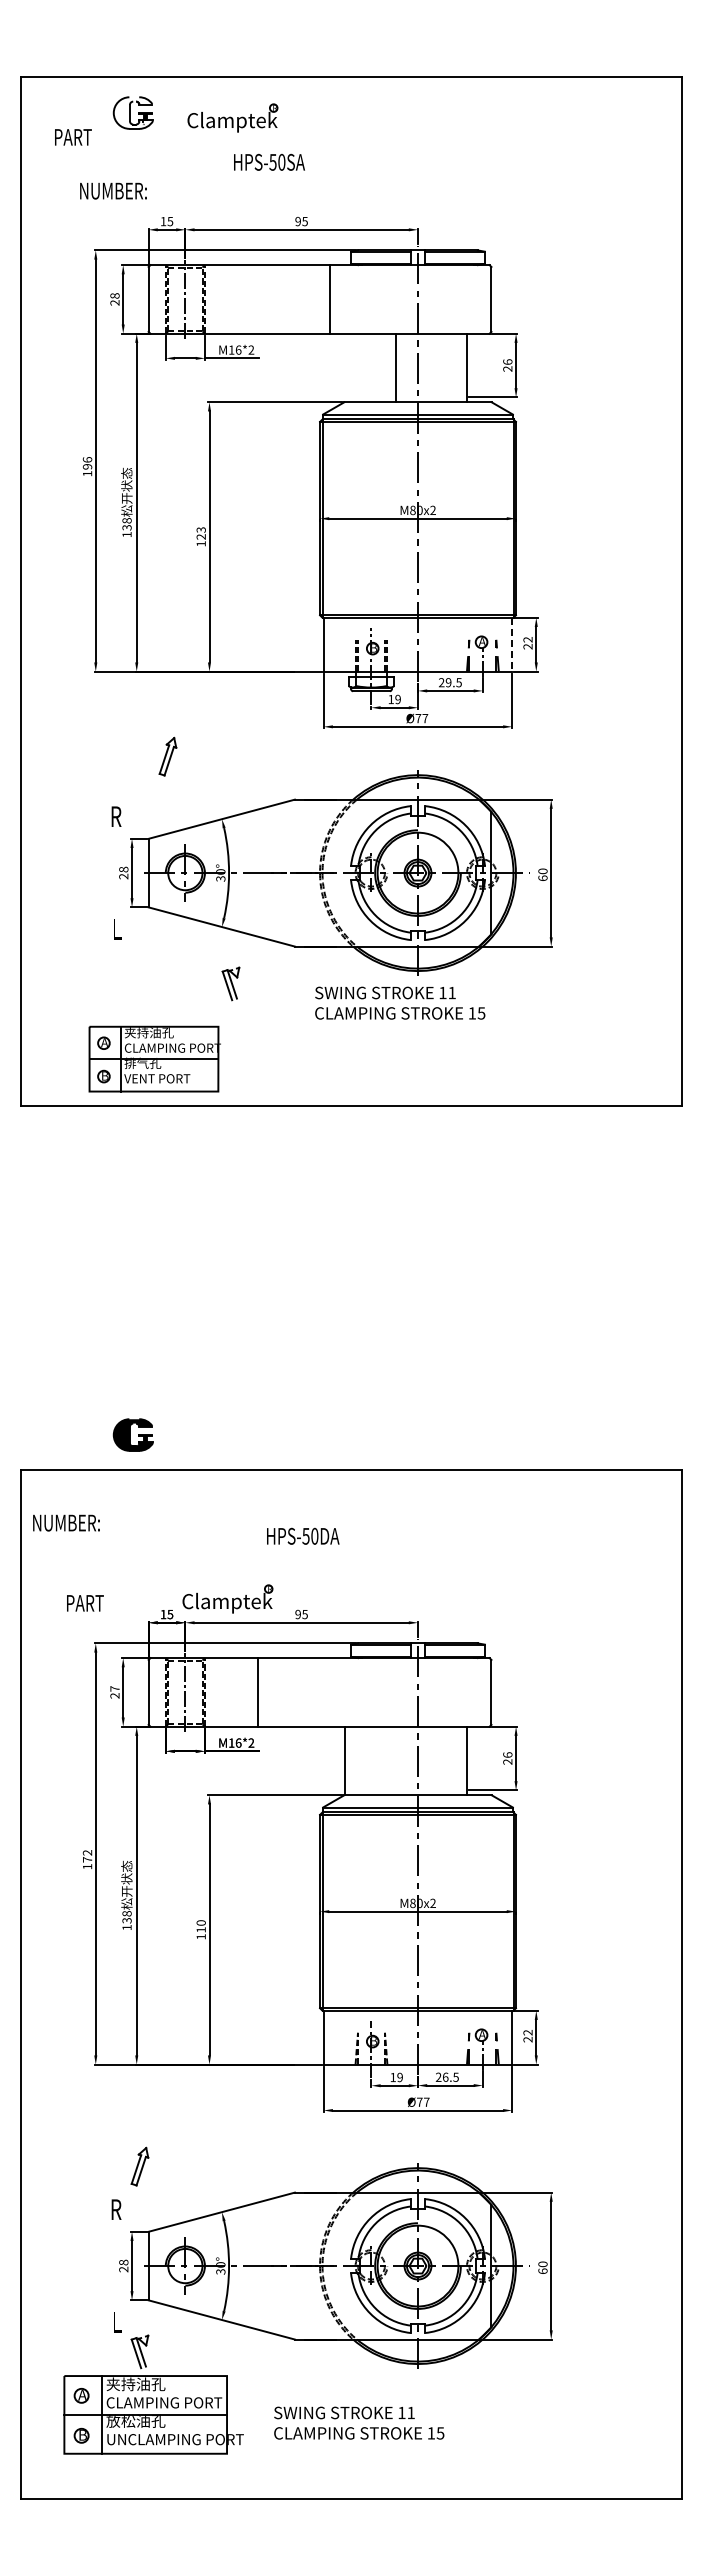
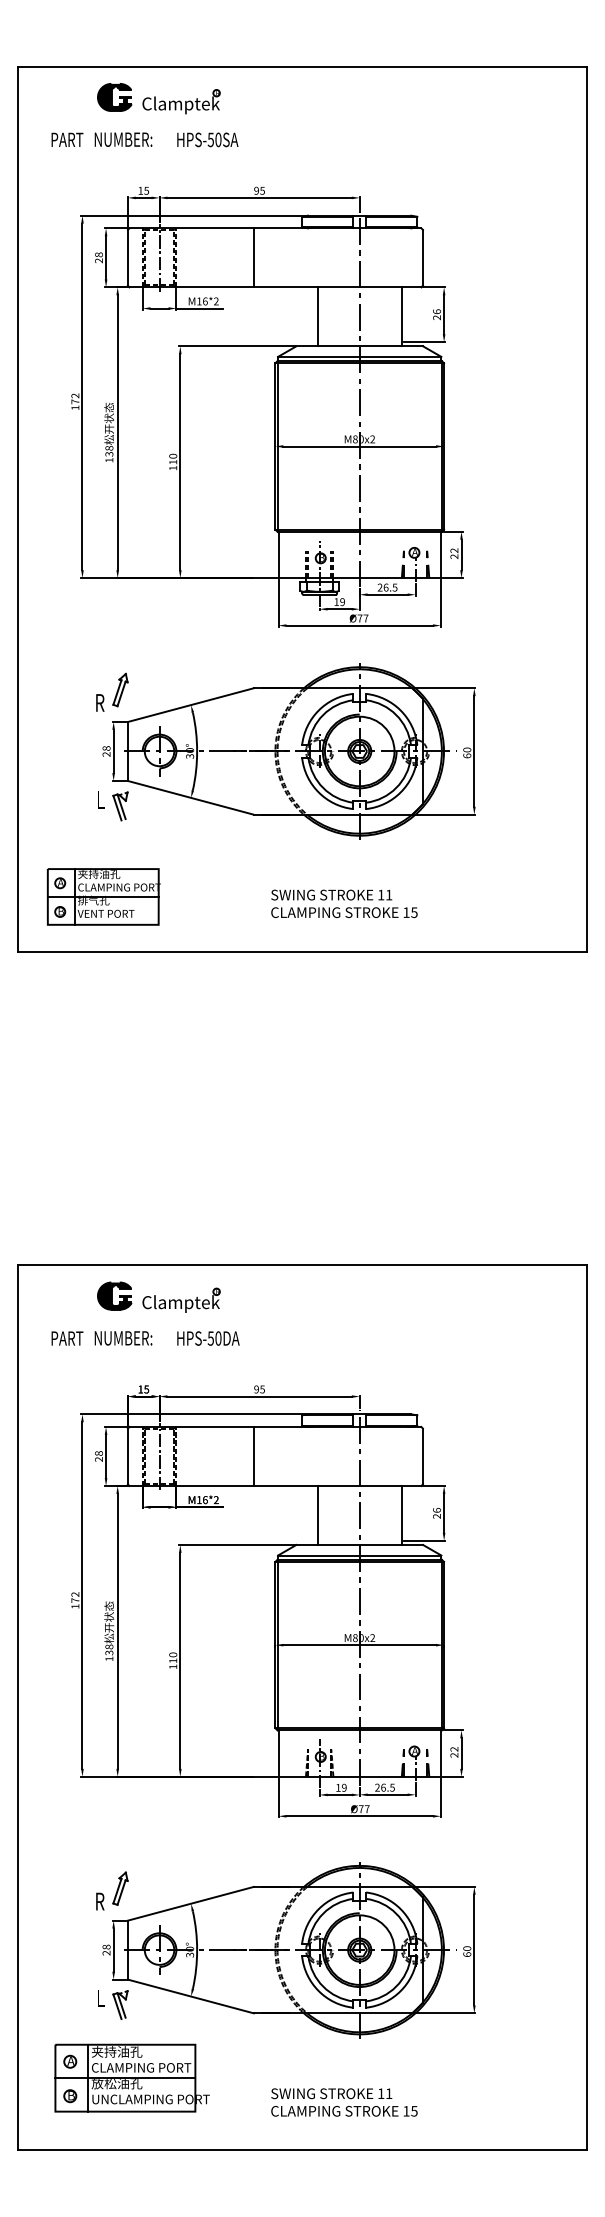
fill: (133, 112) -> (114, 96), added
part: (232, 117) -> (181, 101), moved
text: (73, 137) -> (67, 140), moved
text: (269, 161) -> (207, 139), moved
text: (113, 190) -> (123, 139), moved
line: (329, 299) -> (253, 257), moved
line: (396, 367) -> (317, 316), moved
text: (87, 463) -> (75, 399), 196 -> 172
text: (200, 533) -> (172, 459), 123 -> 110
line: (512, 644) -> (441, 554), dashed -> solid
text: (448, 682) -> (385, 587), 29.5 -> 26.5
part: (167, 756) -> (120, 689), moved
part: (230, 983) -> (120, 806), moved
text: (400, 1002) -> (344, 903), moved
part: (154, 1058) -> (103, 896), moved
part: (132, 1434) -> (114, 1295), moved
text: (66, 1522) -> (123, 1337), moved
text: (303, 1535) -> (208, 1337), moved
part: (227, 1598) -> (181, 1299), moved
text: (85, 1603) -> (67, 1338), moved
text: (114, 1688) -> (98, 1453), 27 -> 28
line: (257, 1692) -> (253, 1456), moved
line: (345, 1760) -> (317, 1515), moved
part: (139, 2166) -> (120, 1888), moved
part: (139, 2351) -> (120, 2004), moved
text: (359, 2422) -> (344, 2101), moved

